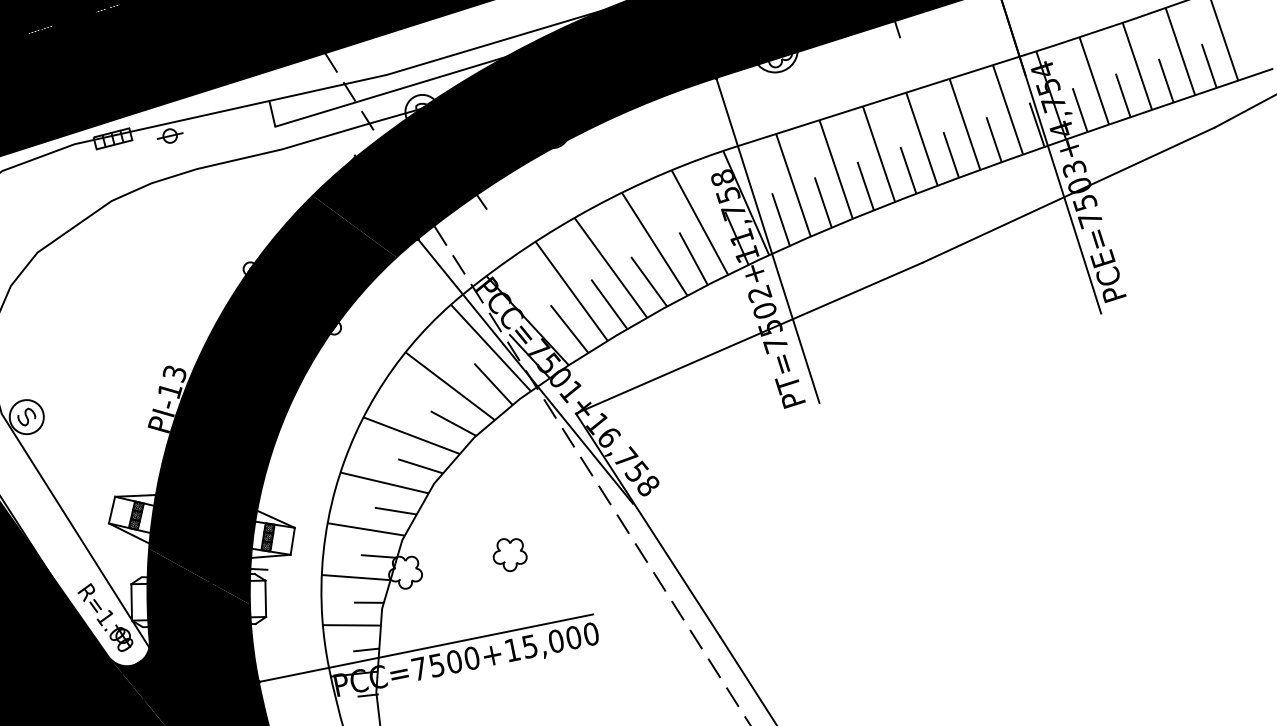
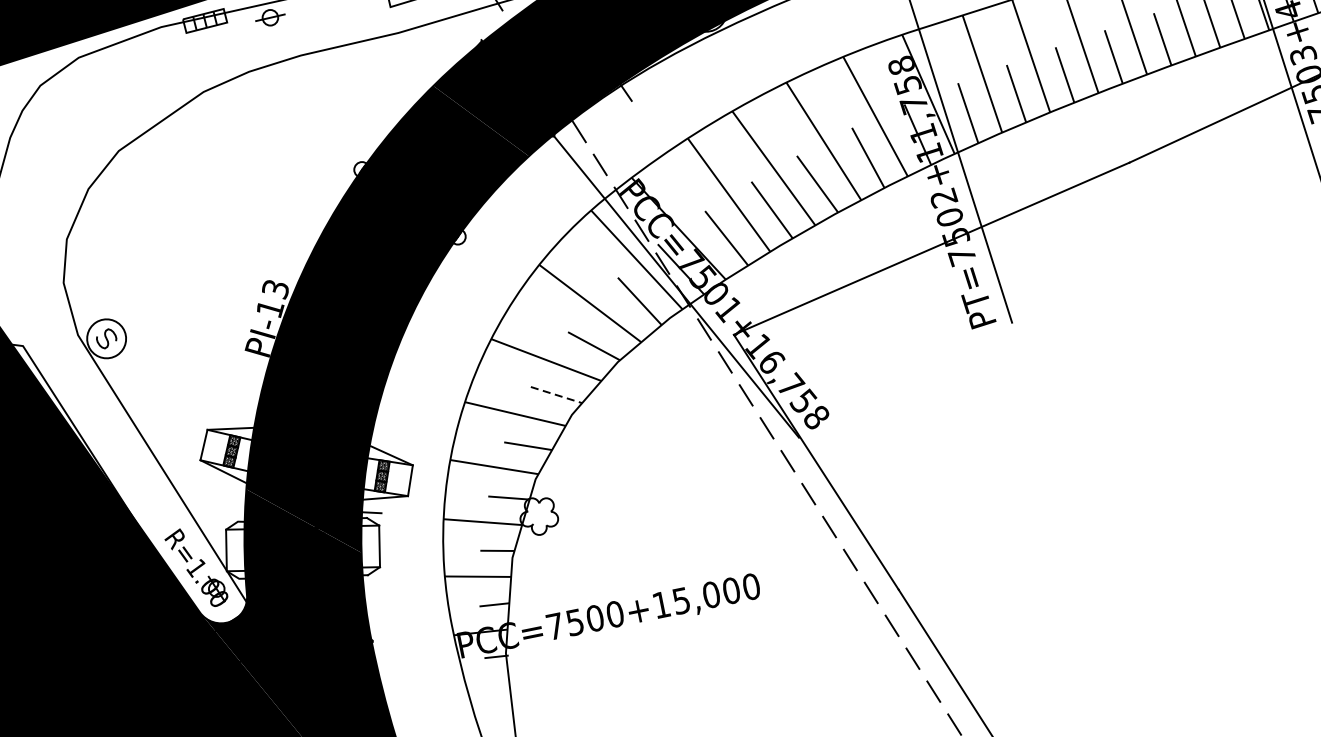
line: (420, 466) -> (556, 395), solid -> dashed
part: (509, 555) -> (658, 496), removed
line: (425, 648) -> (562, 603), removed

